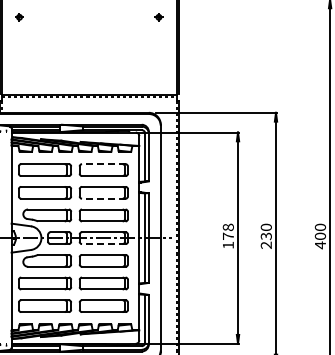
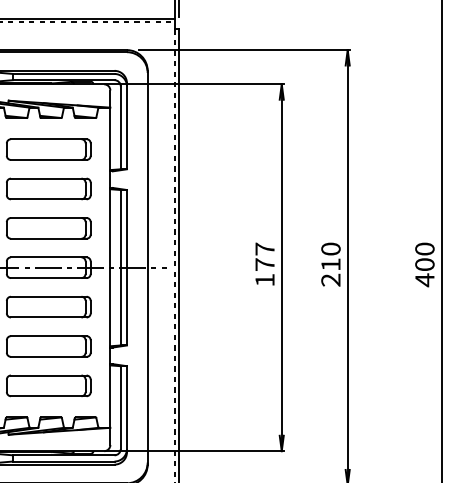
line: (103, 164) -> (48, 139), dashed -> solid
line: (103, 198) -> (48, 198), dashed -> solid
text: (227, 227) -> (263, 249), 178 -> 177
text: (265, 236) -> (329, 264), 230 -> 210
line: (103, 244) -> (48, 278), dashed -> solid

